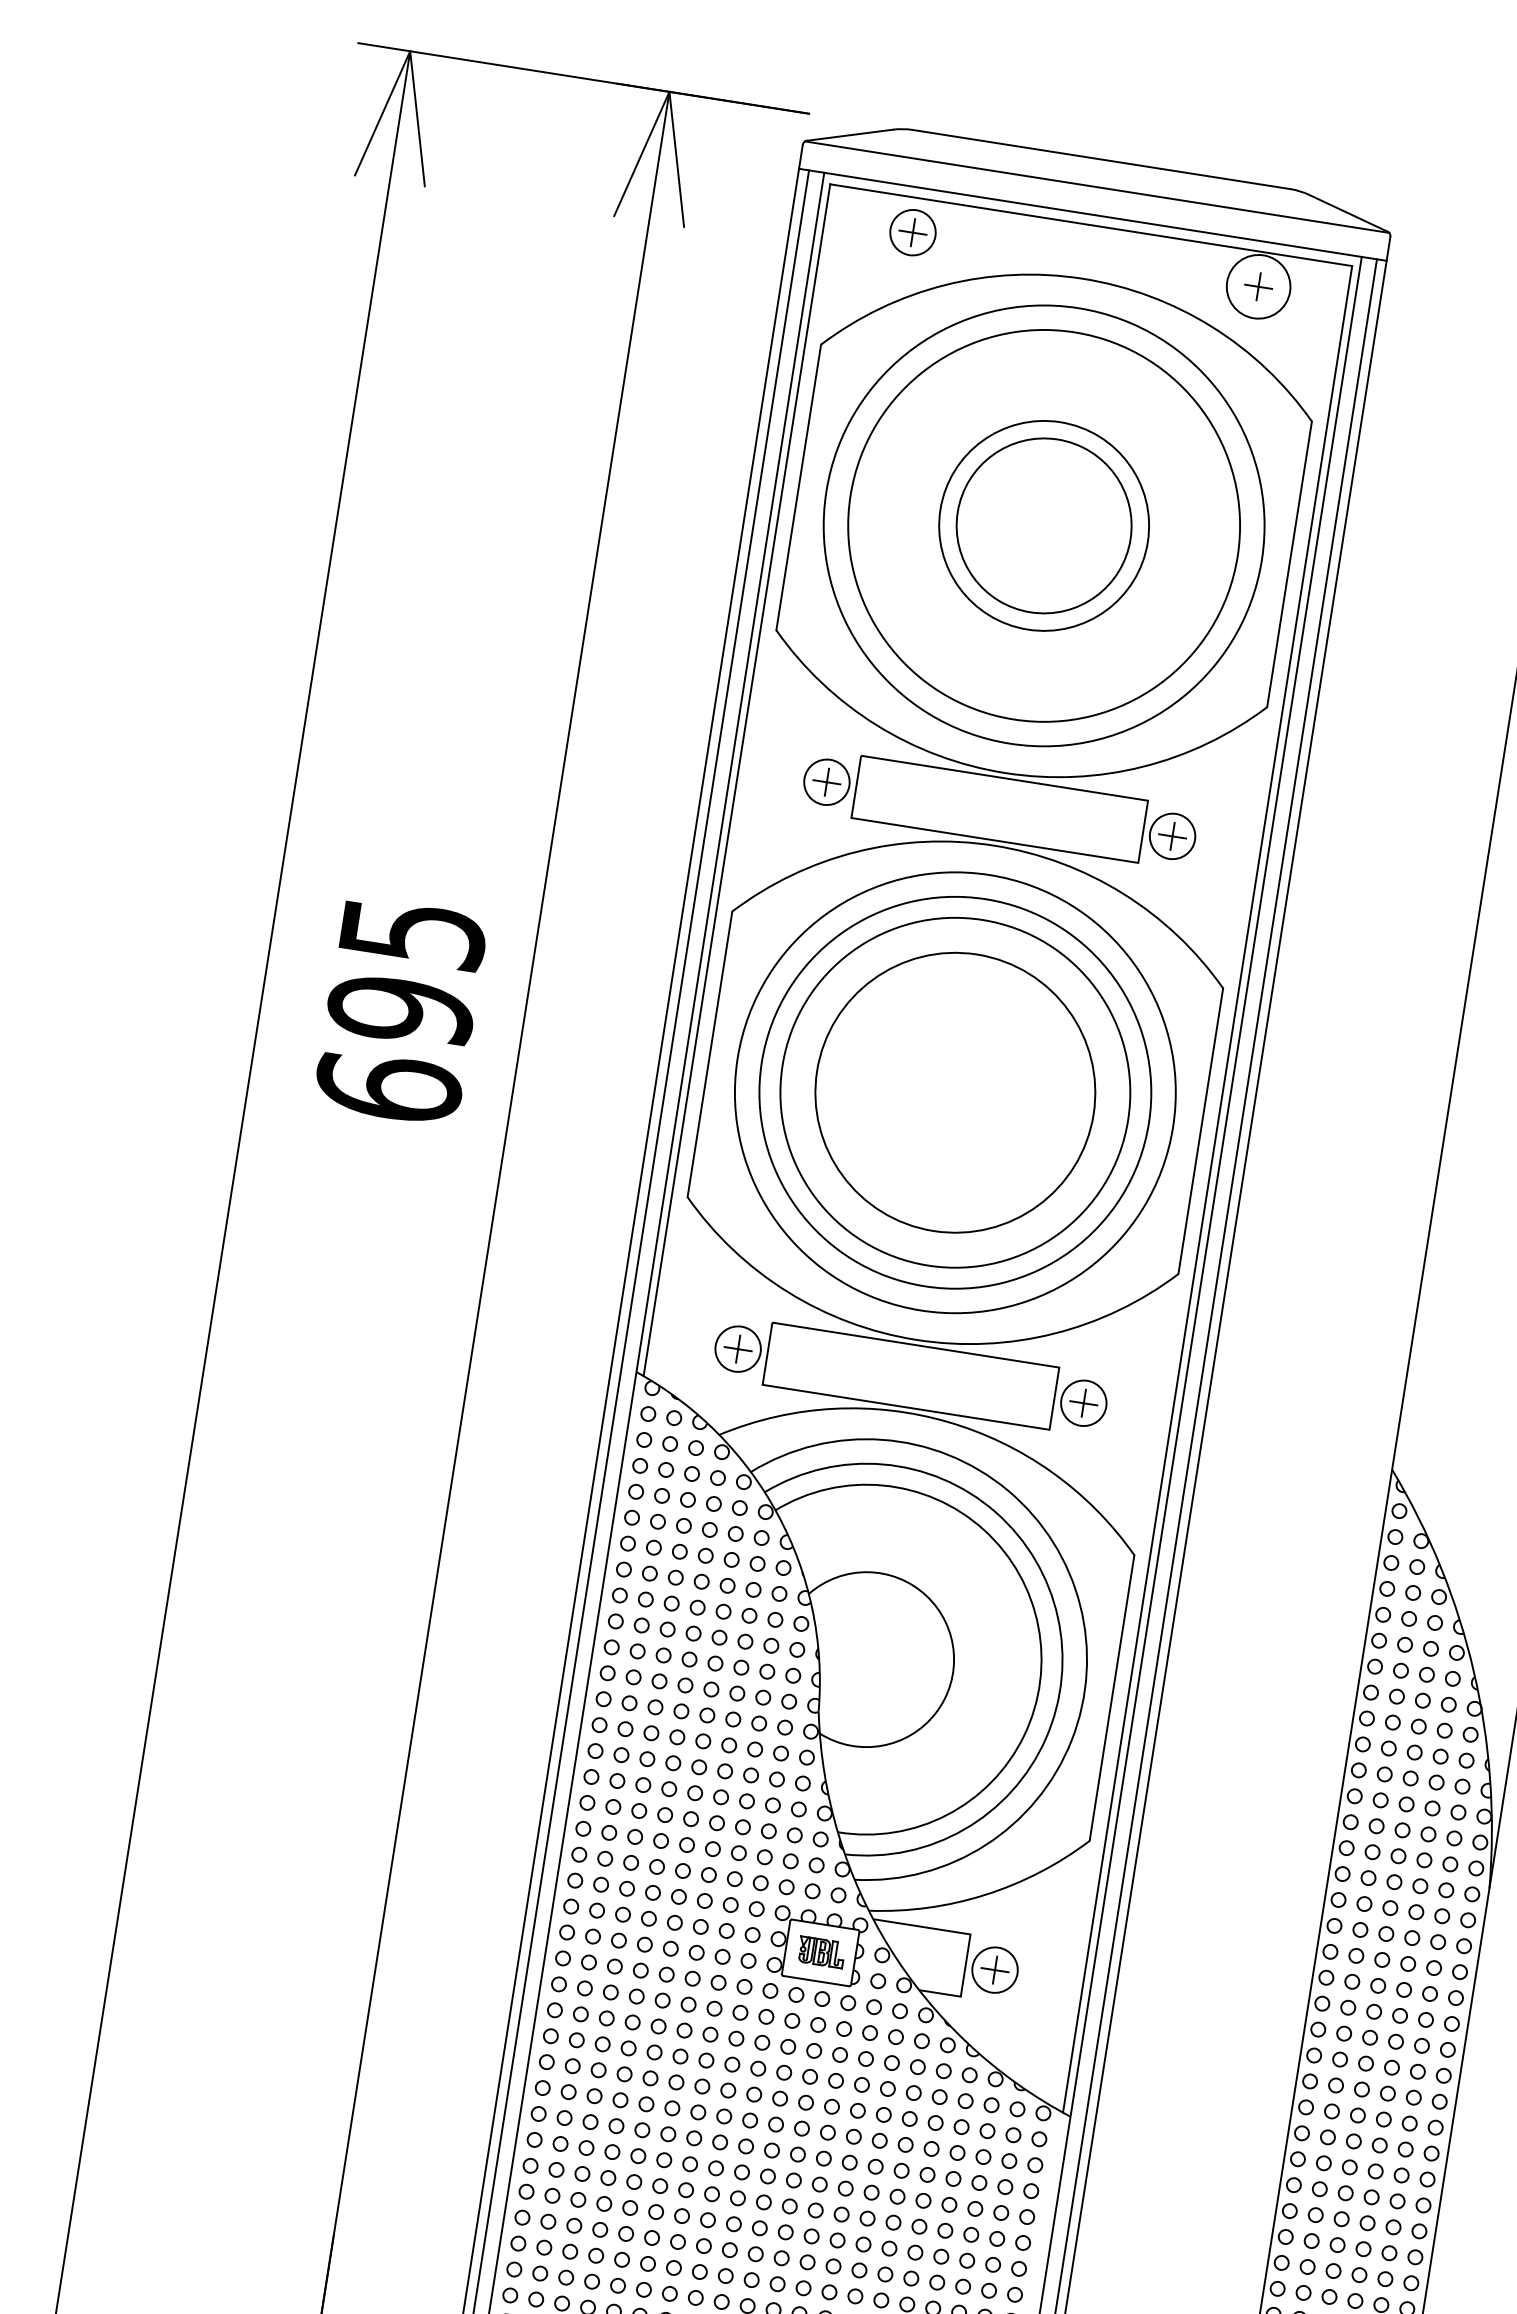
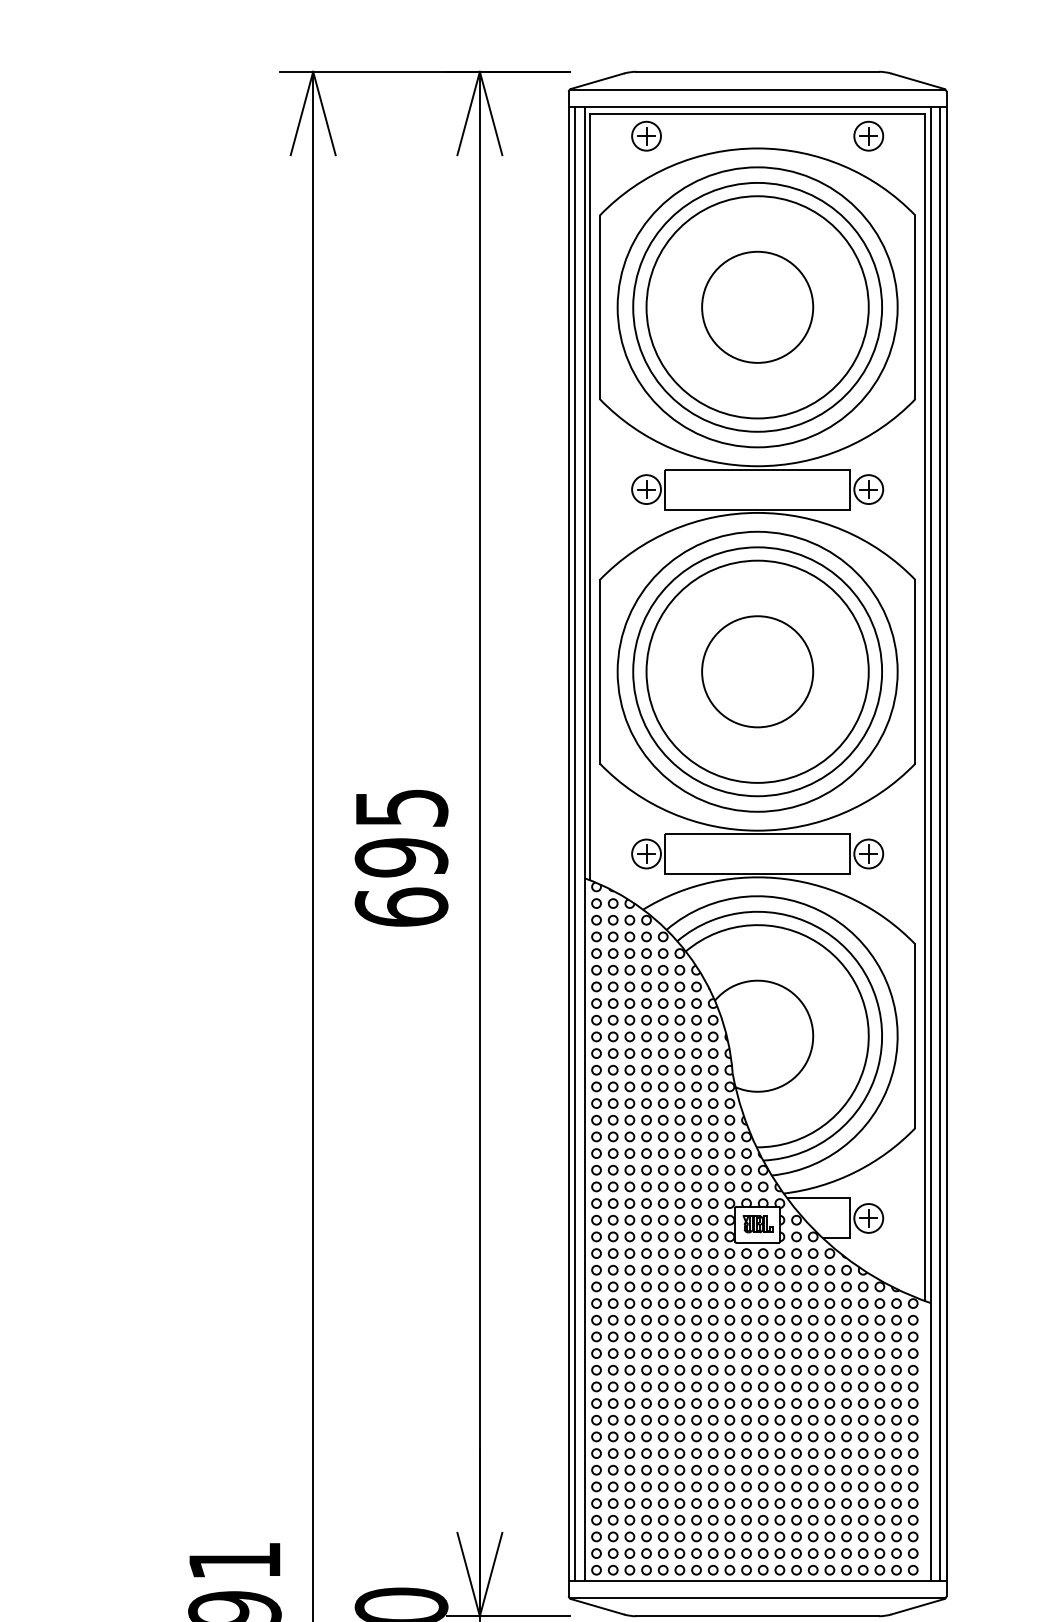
circle: (1258, 285) -> (868, 135), size x0.71
circle: (1043, 526) -> (757, 307), size x1.67
text: (400, 1010) -> (401, 857), moved
circle: (955, 1092) -> (757, 671), size x0.62

